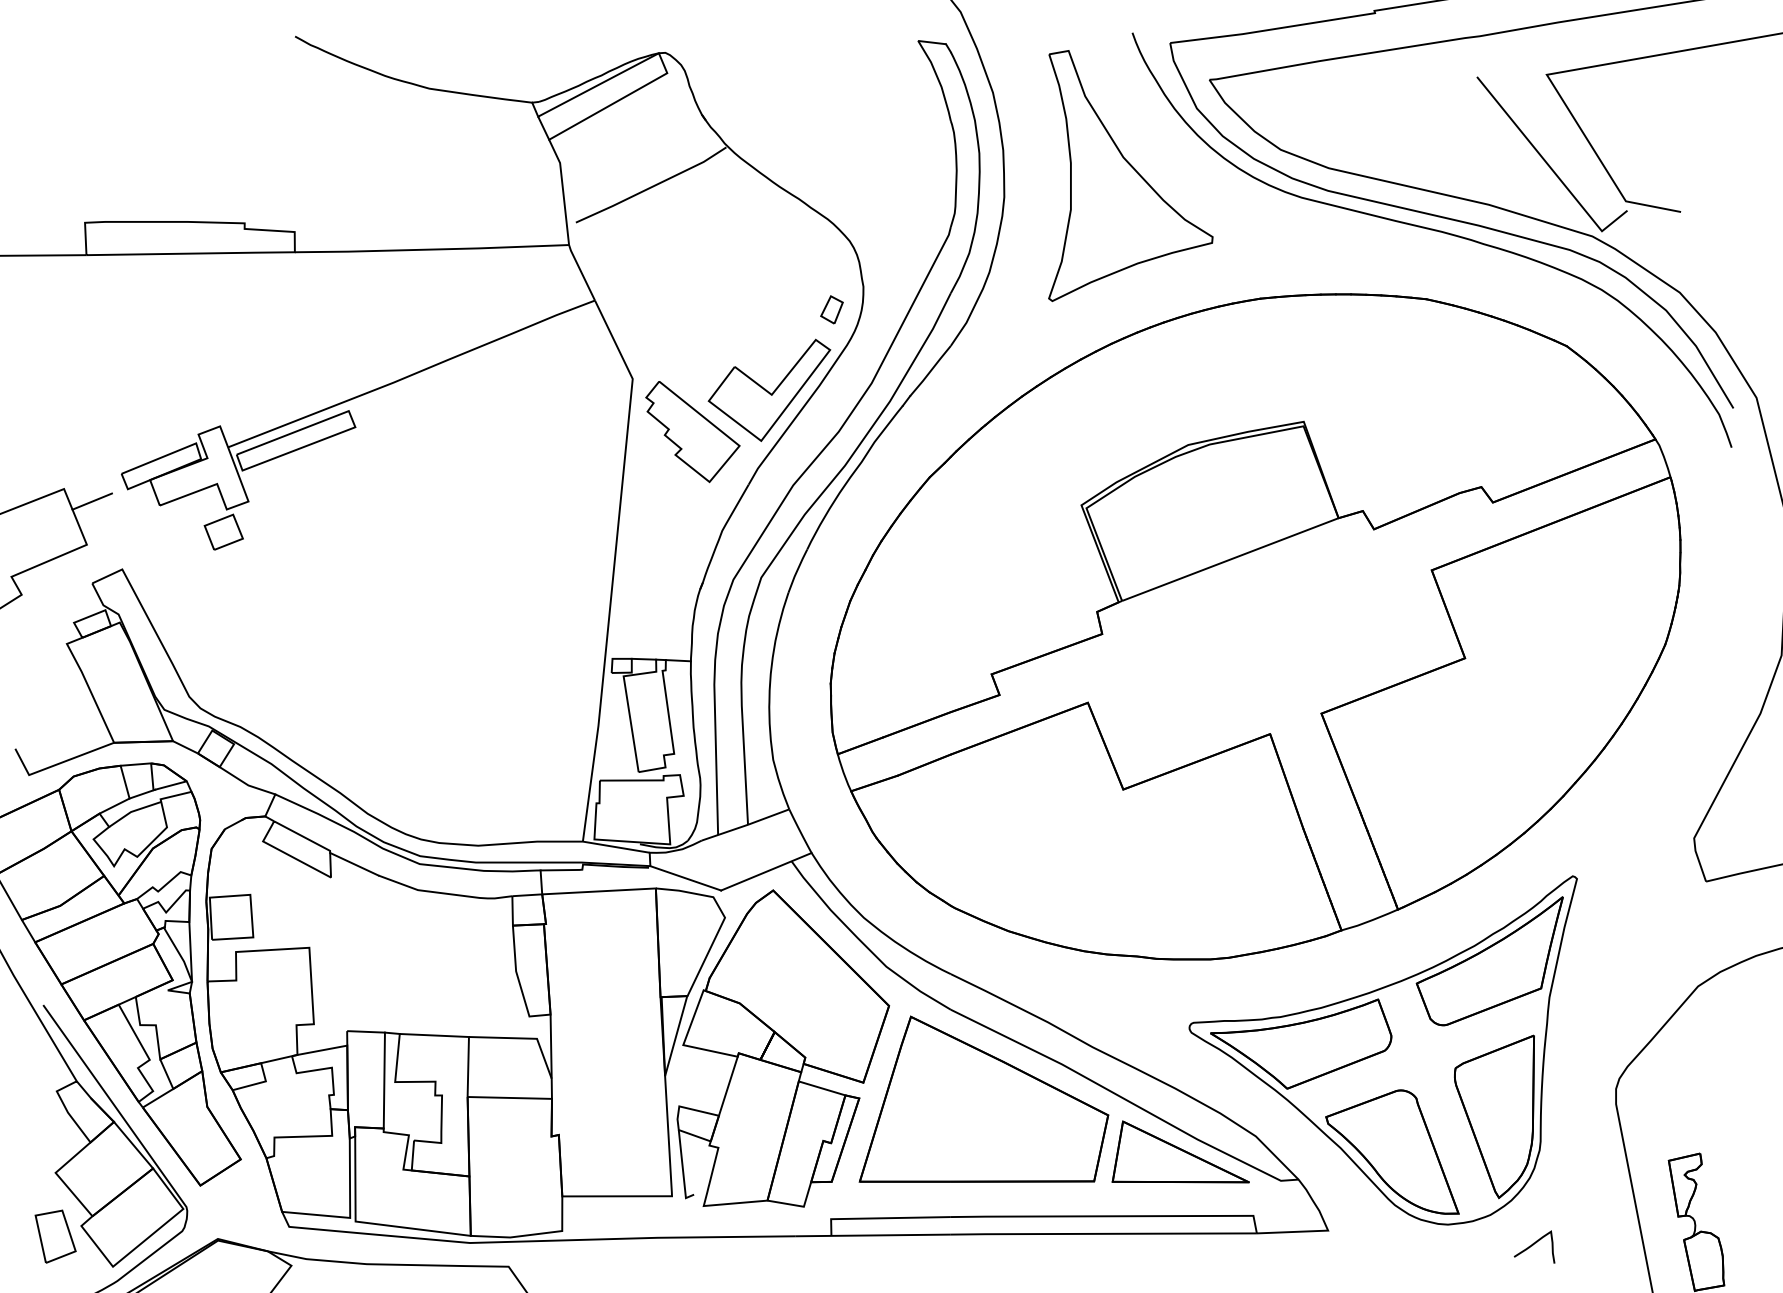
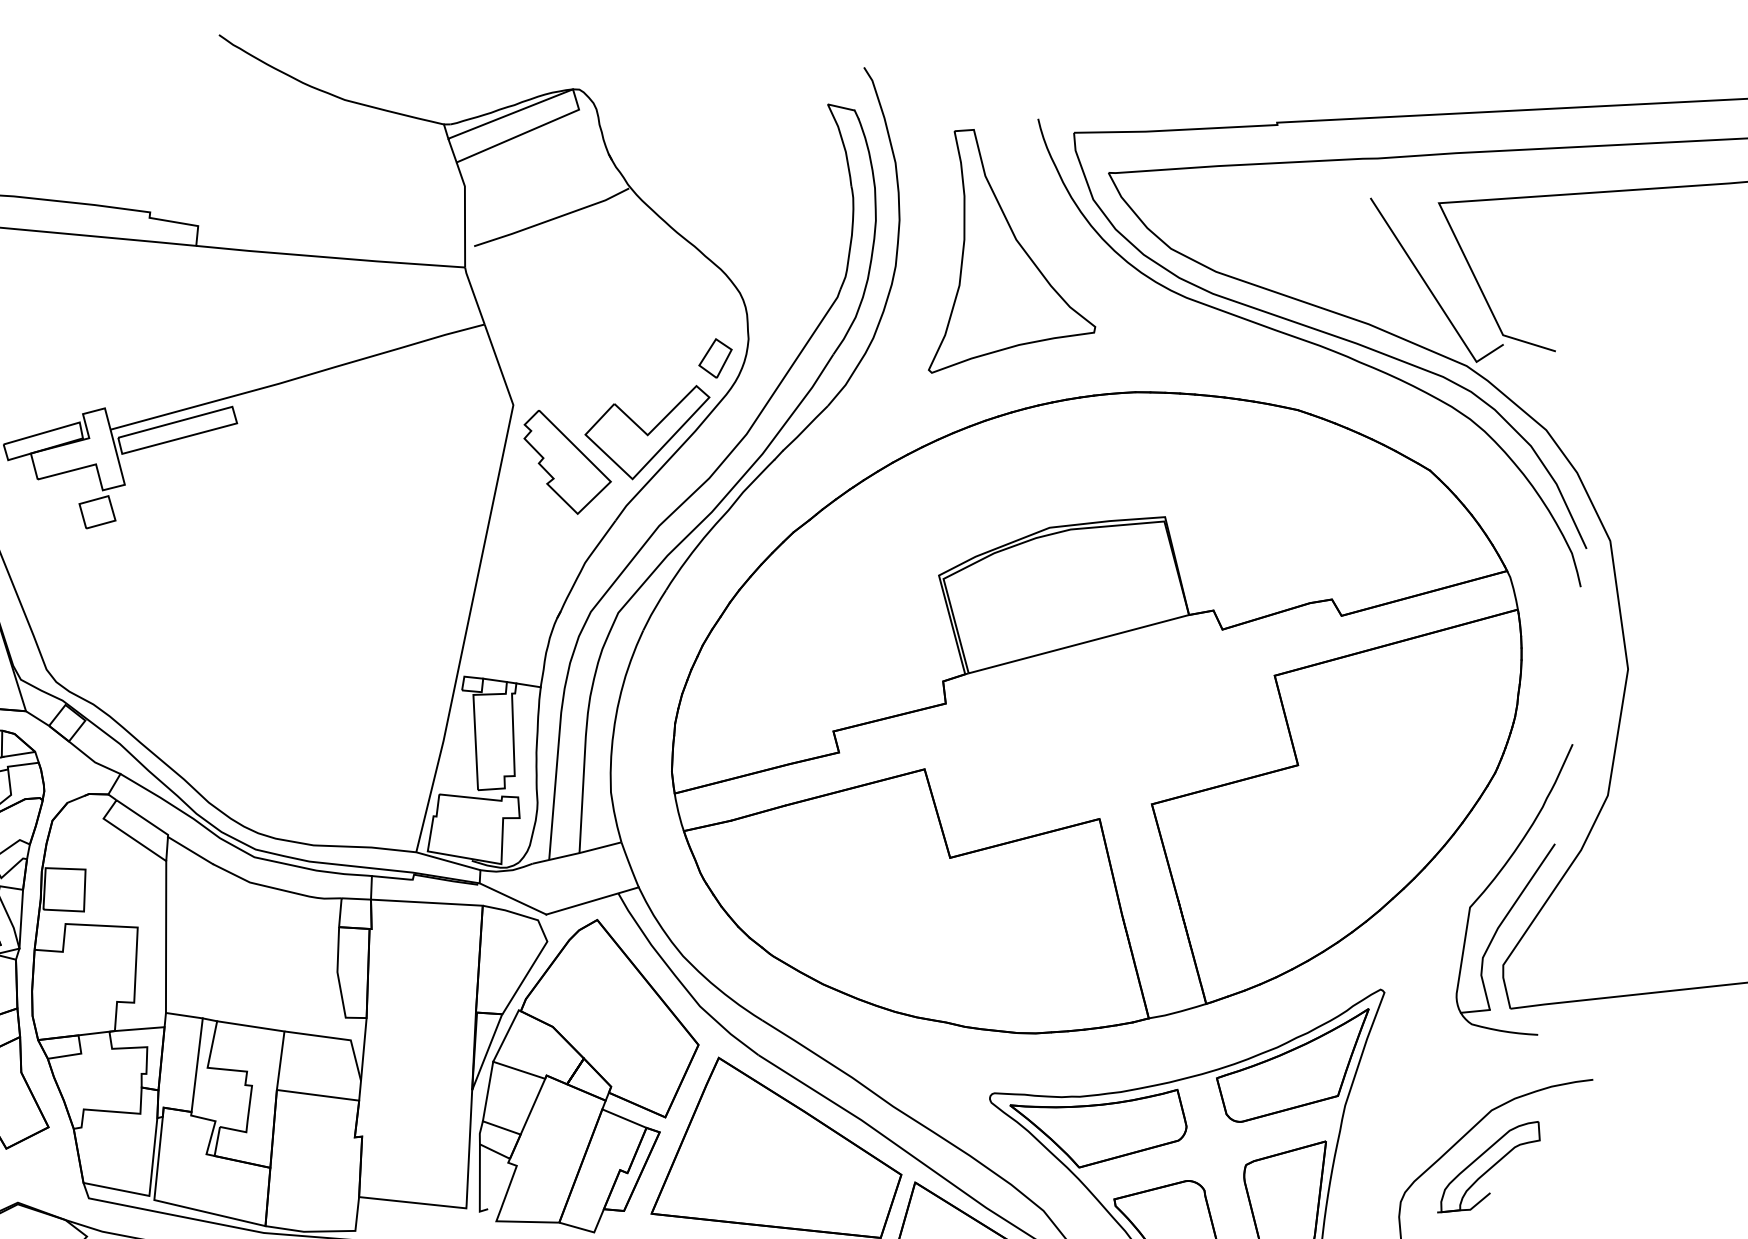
part: (831, 309) -> (715, 357), size x1.43
part: (1705, 760) -> (1522, 890), added
line: (339, 954) -> (166, 937), added
part: (1702, 1044) -> (1489, 1167), added
line: (681, 1075) -> (488, 1091), added

